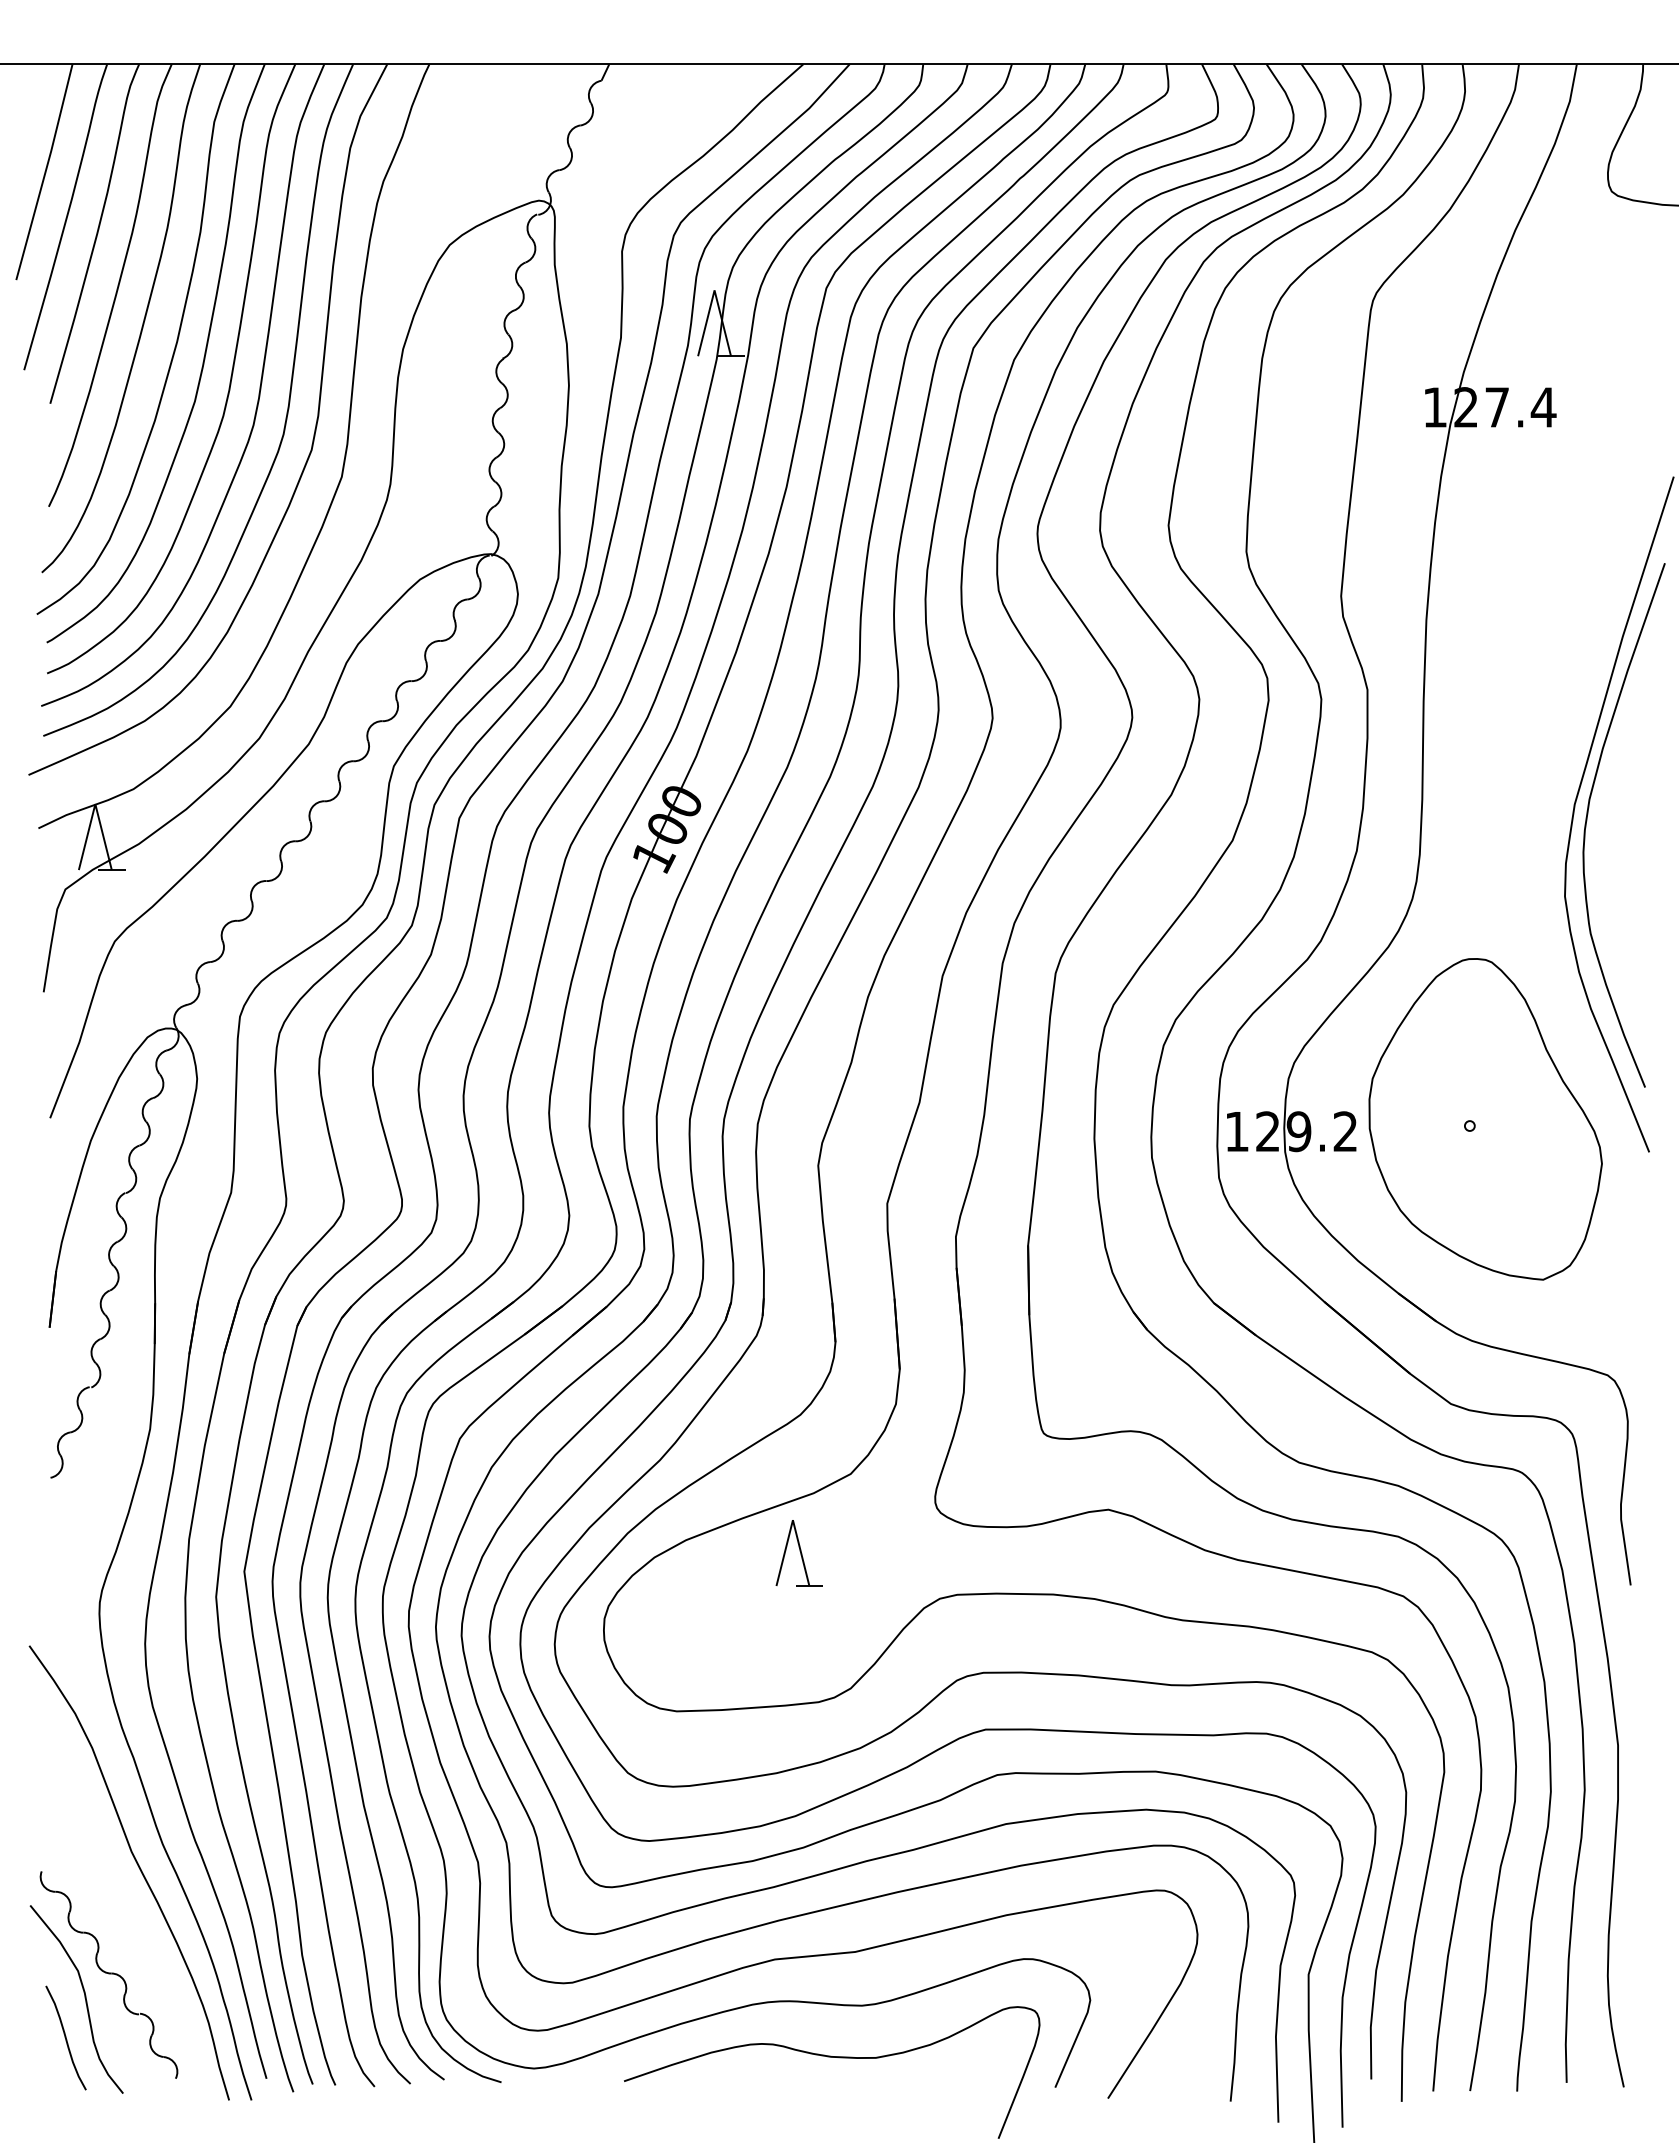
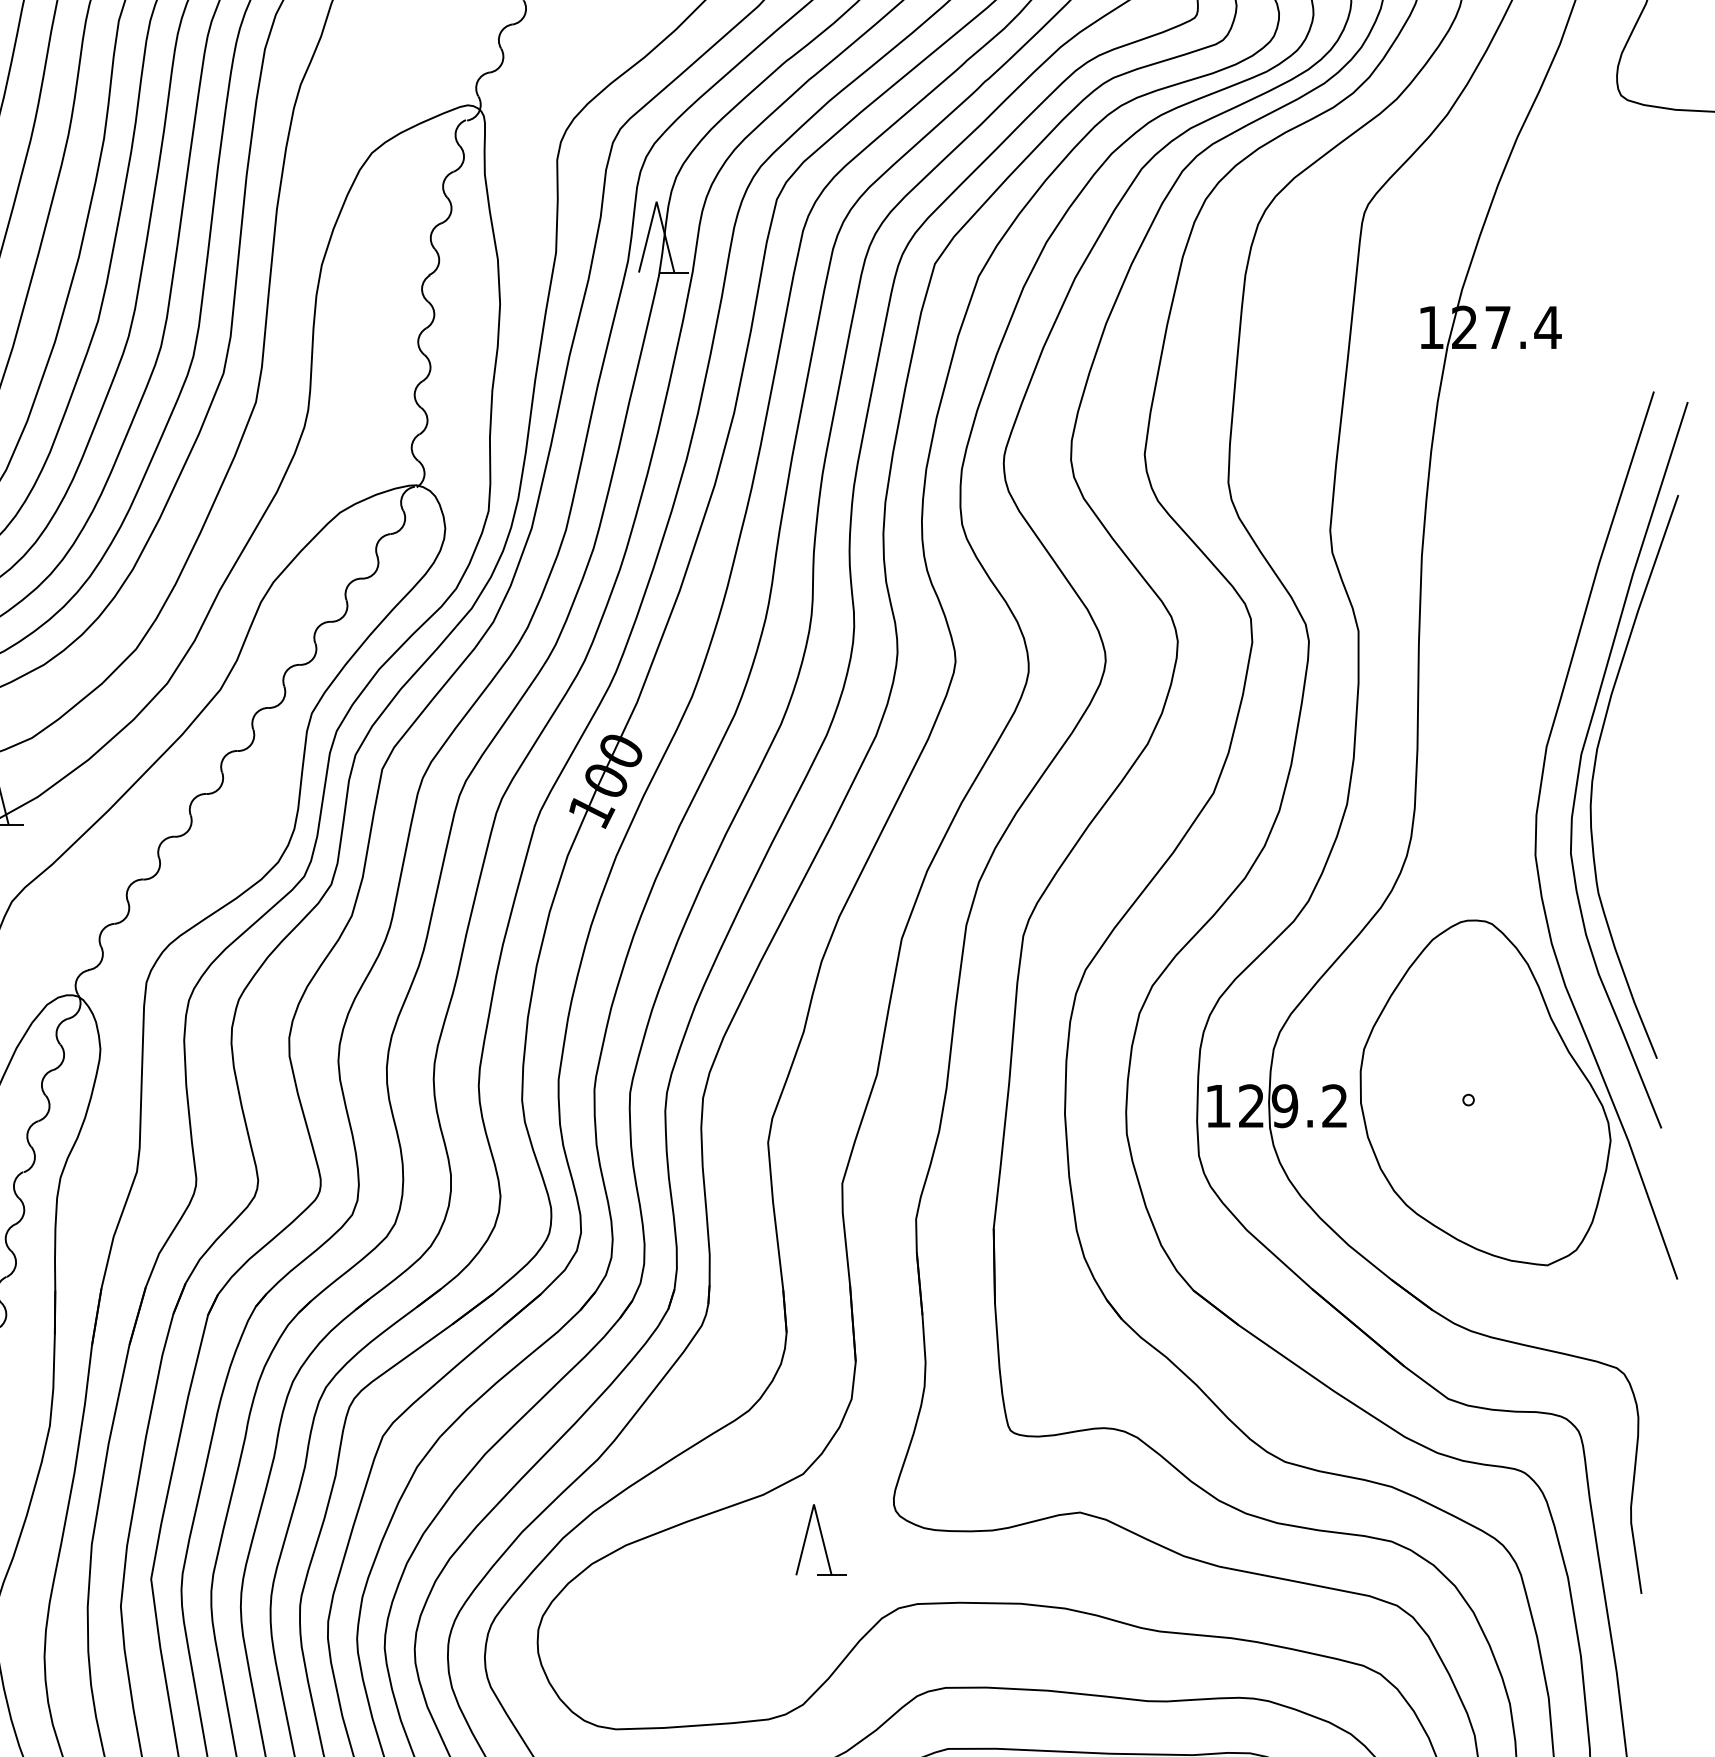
curve: (1533, 879) -> (1537, 835), added
part: (798, 1553) -> (819, 1540), moved

